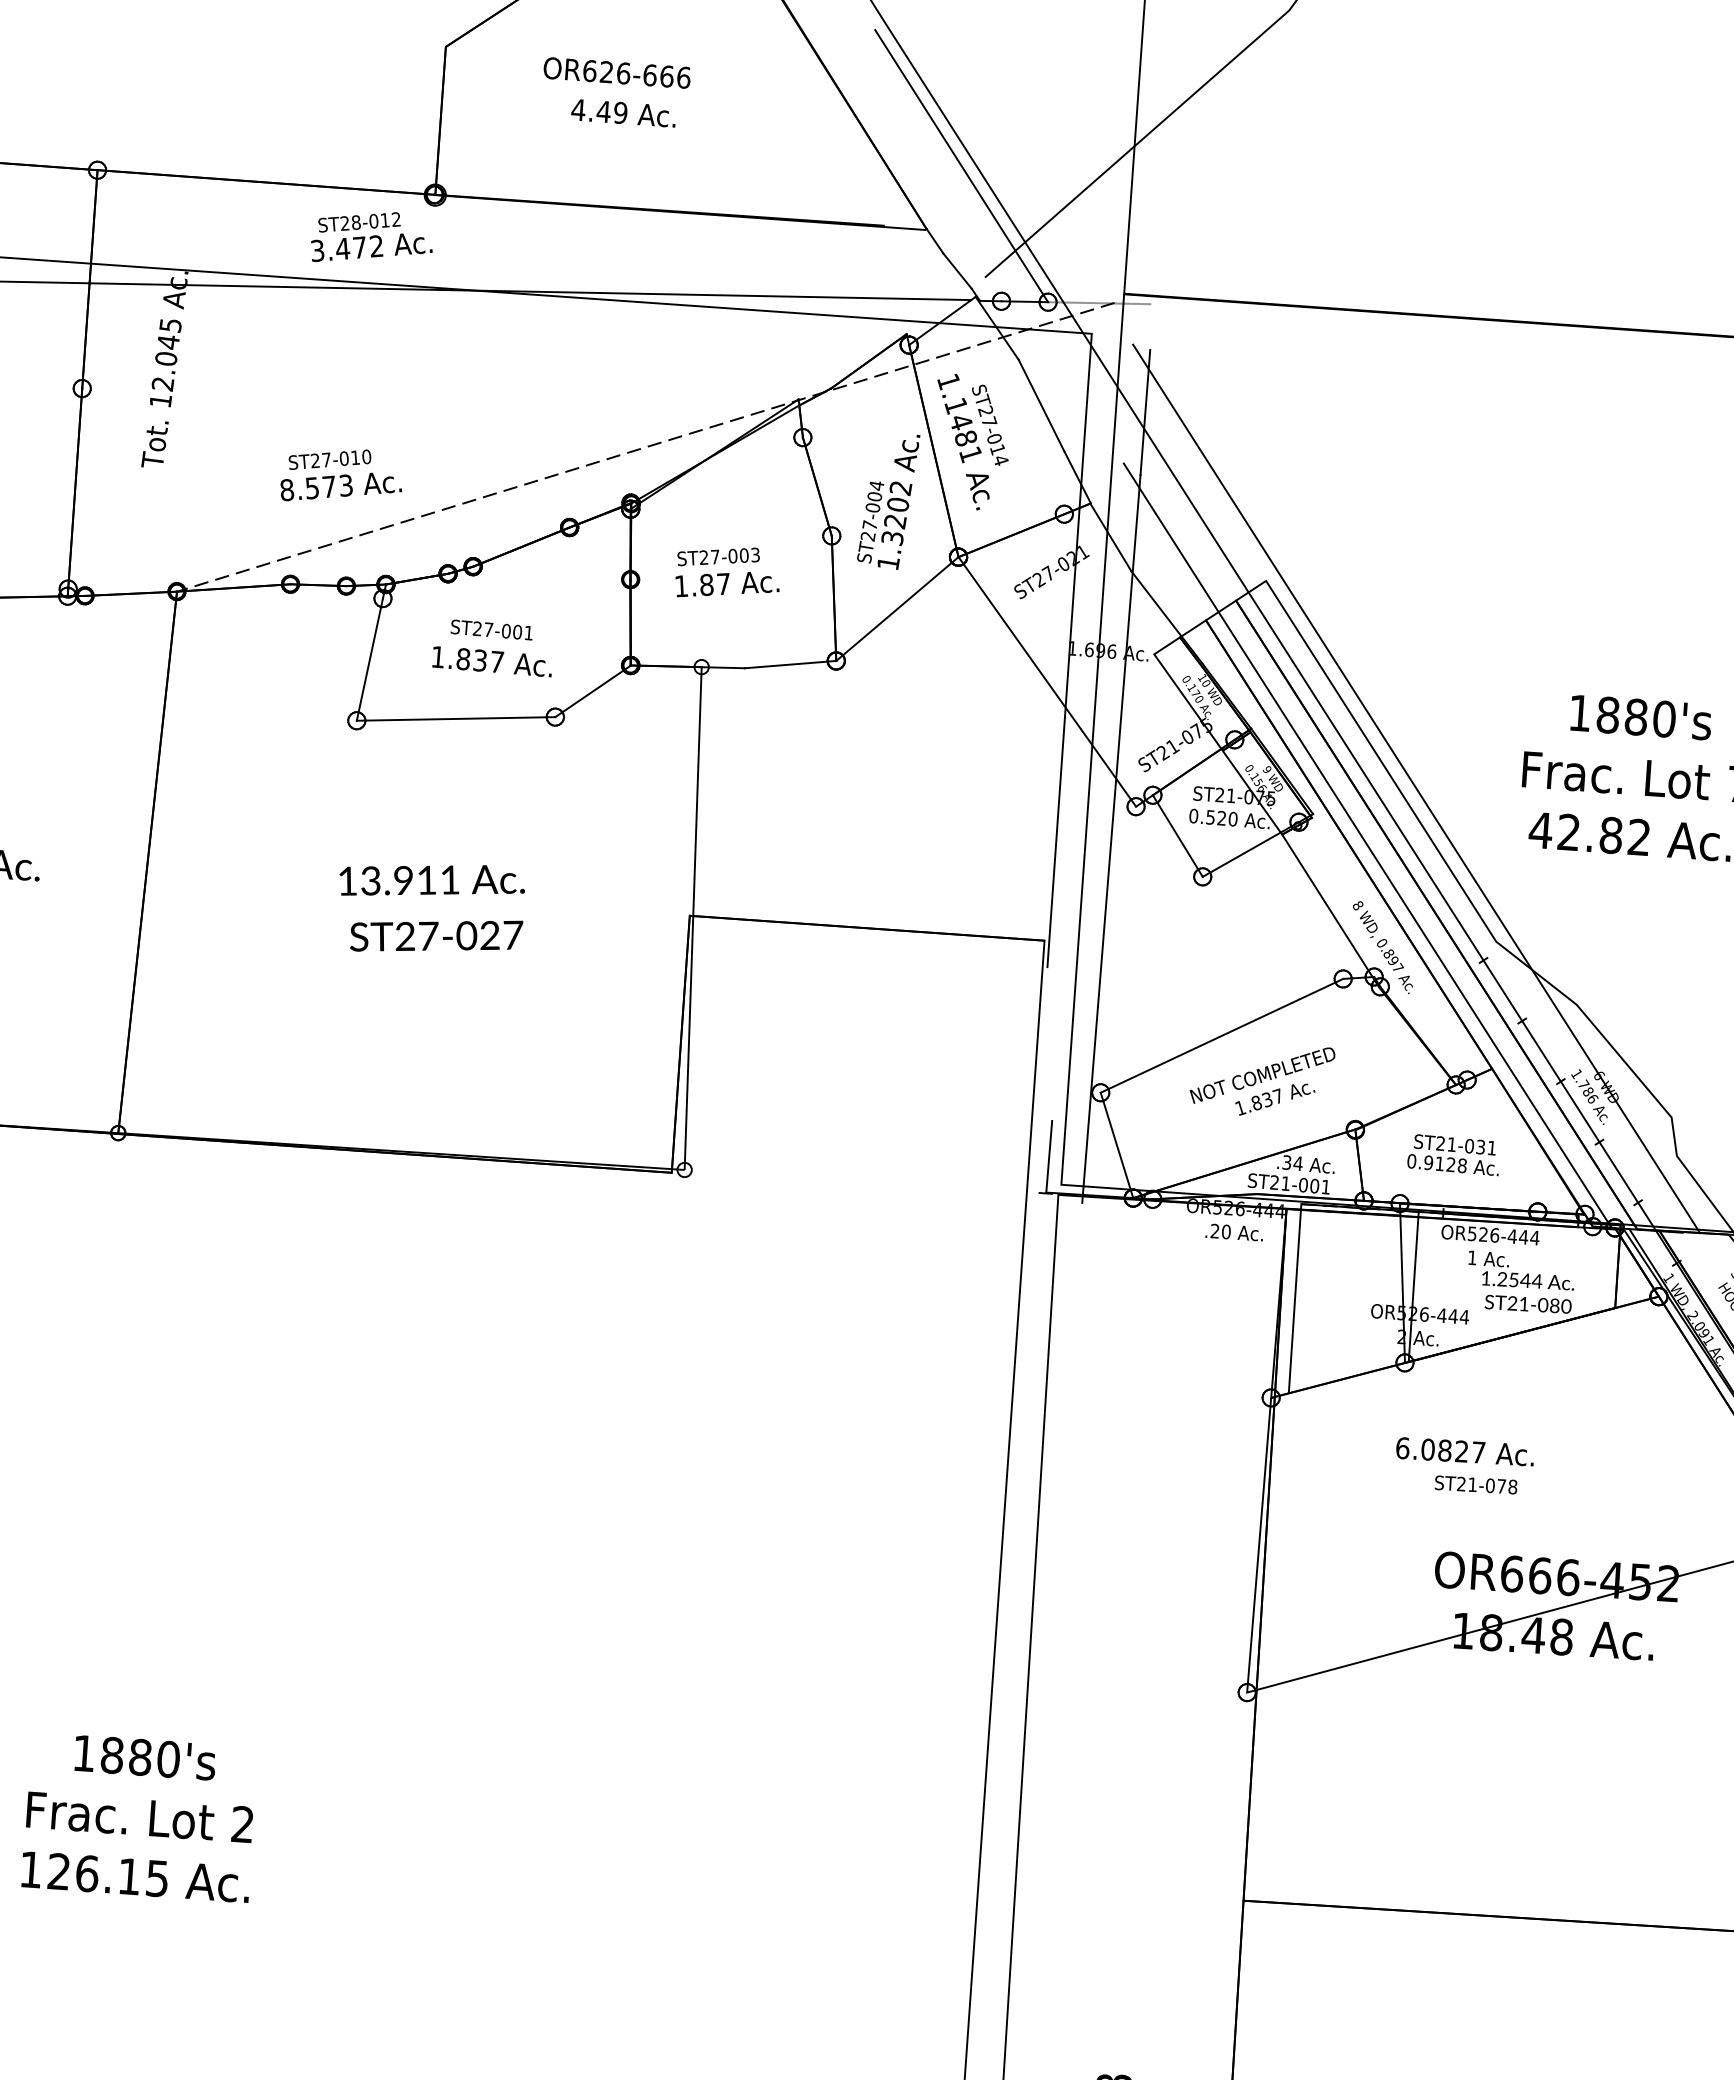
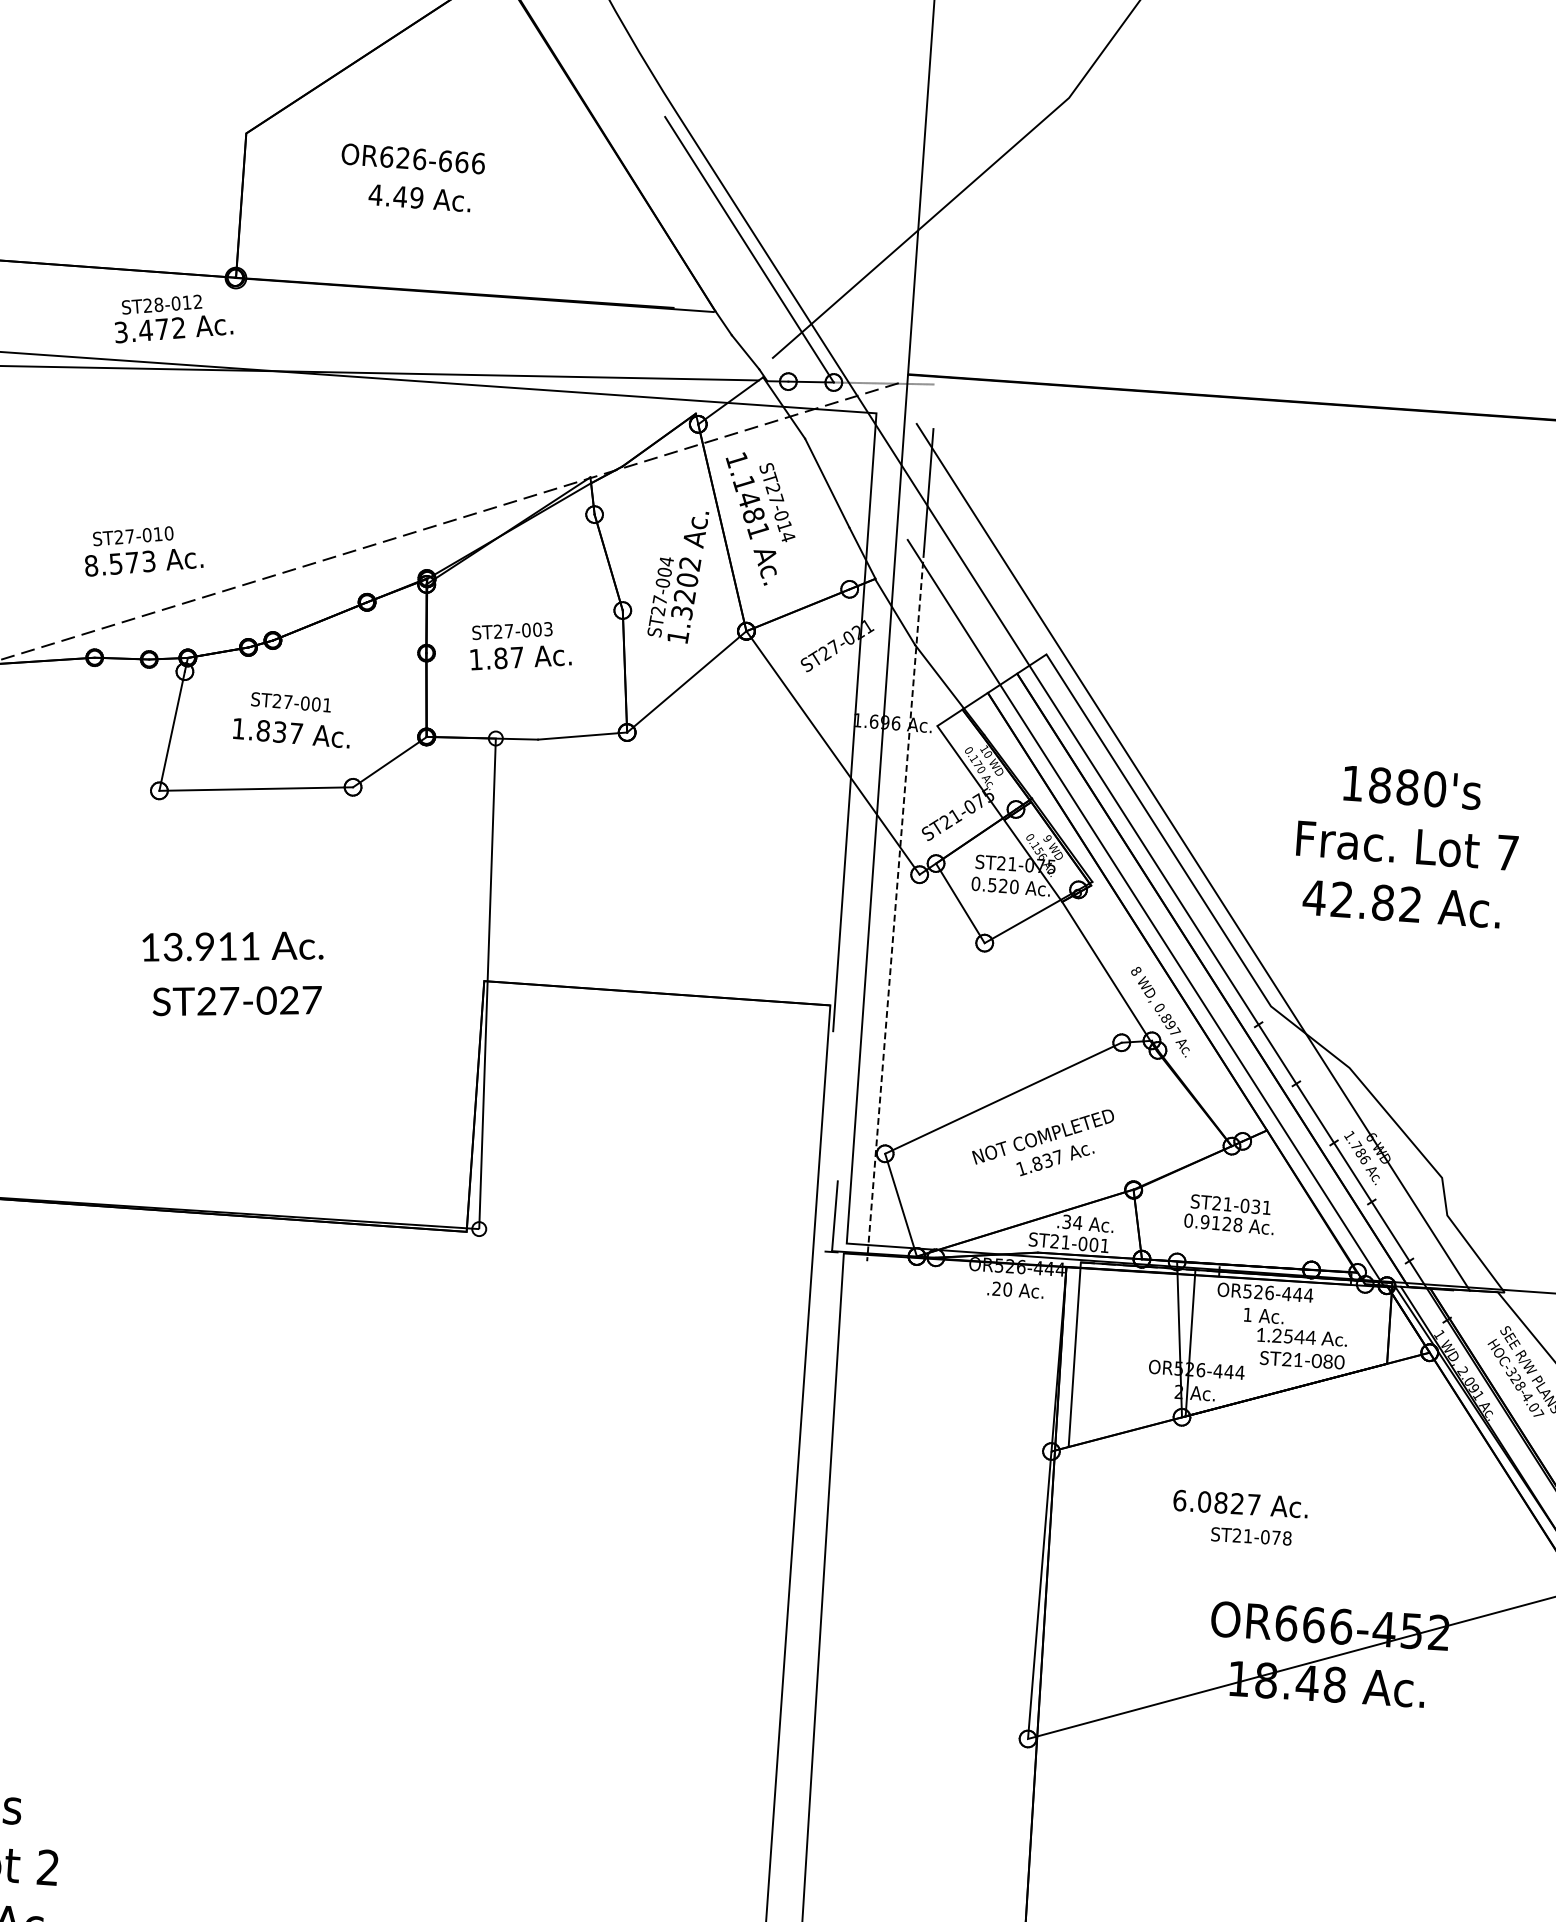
line: (1111, 839) -> (895, 906), solid -> dashed

